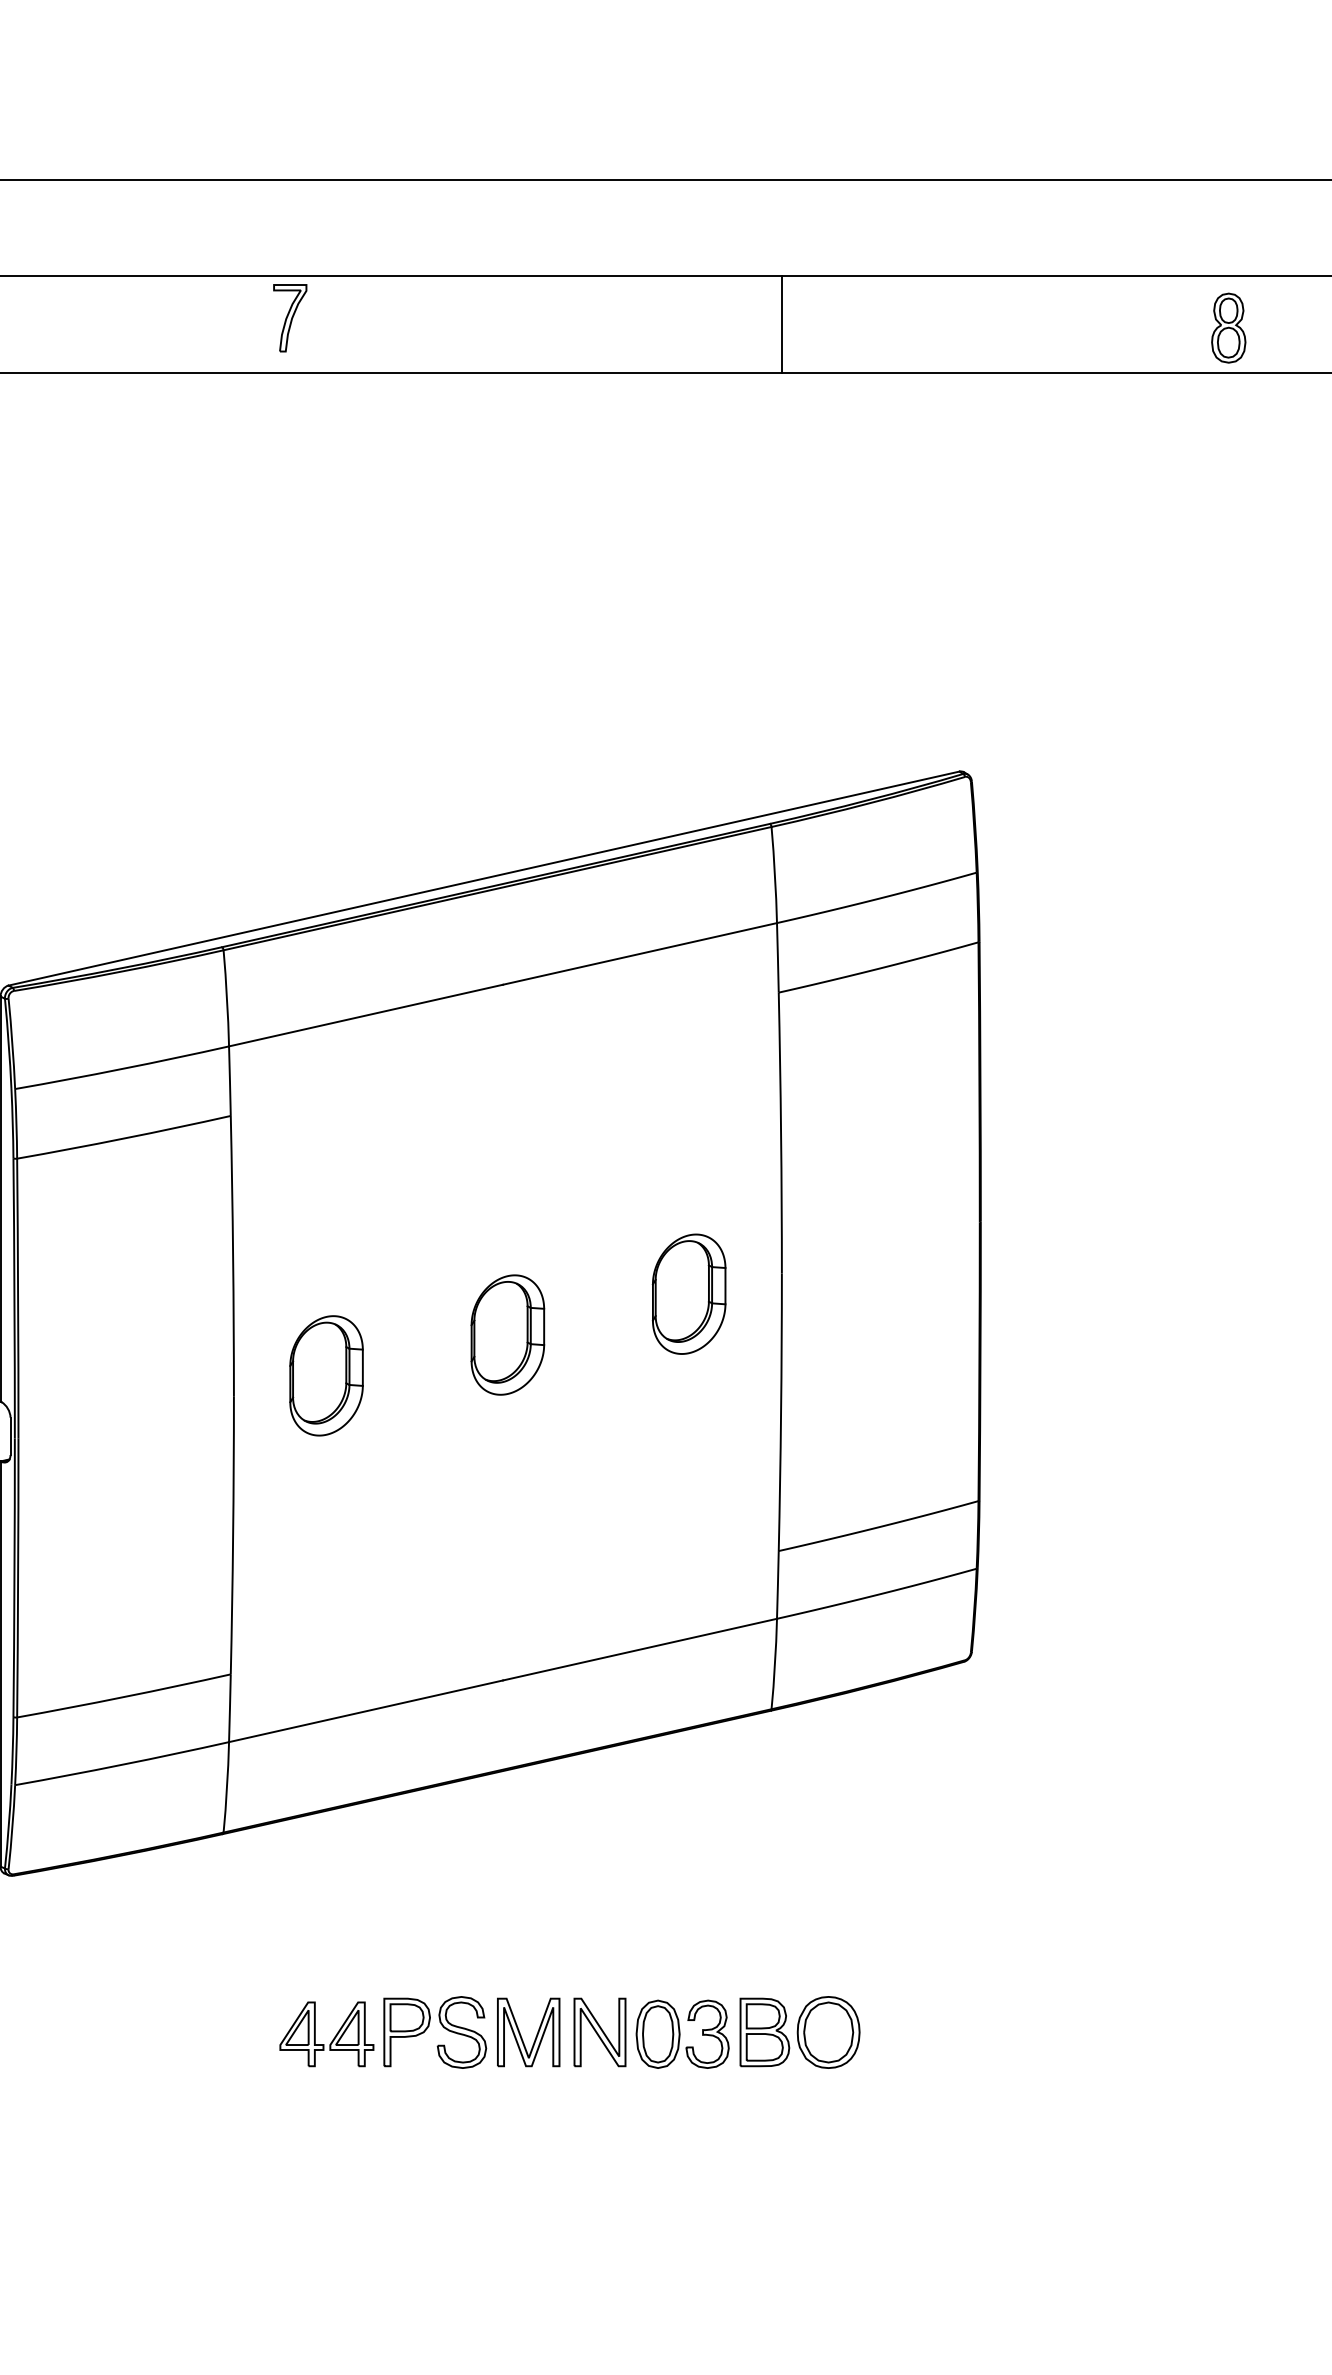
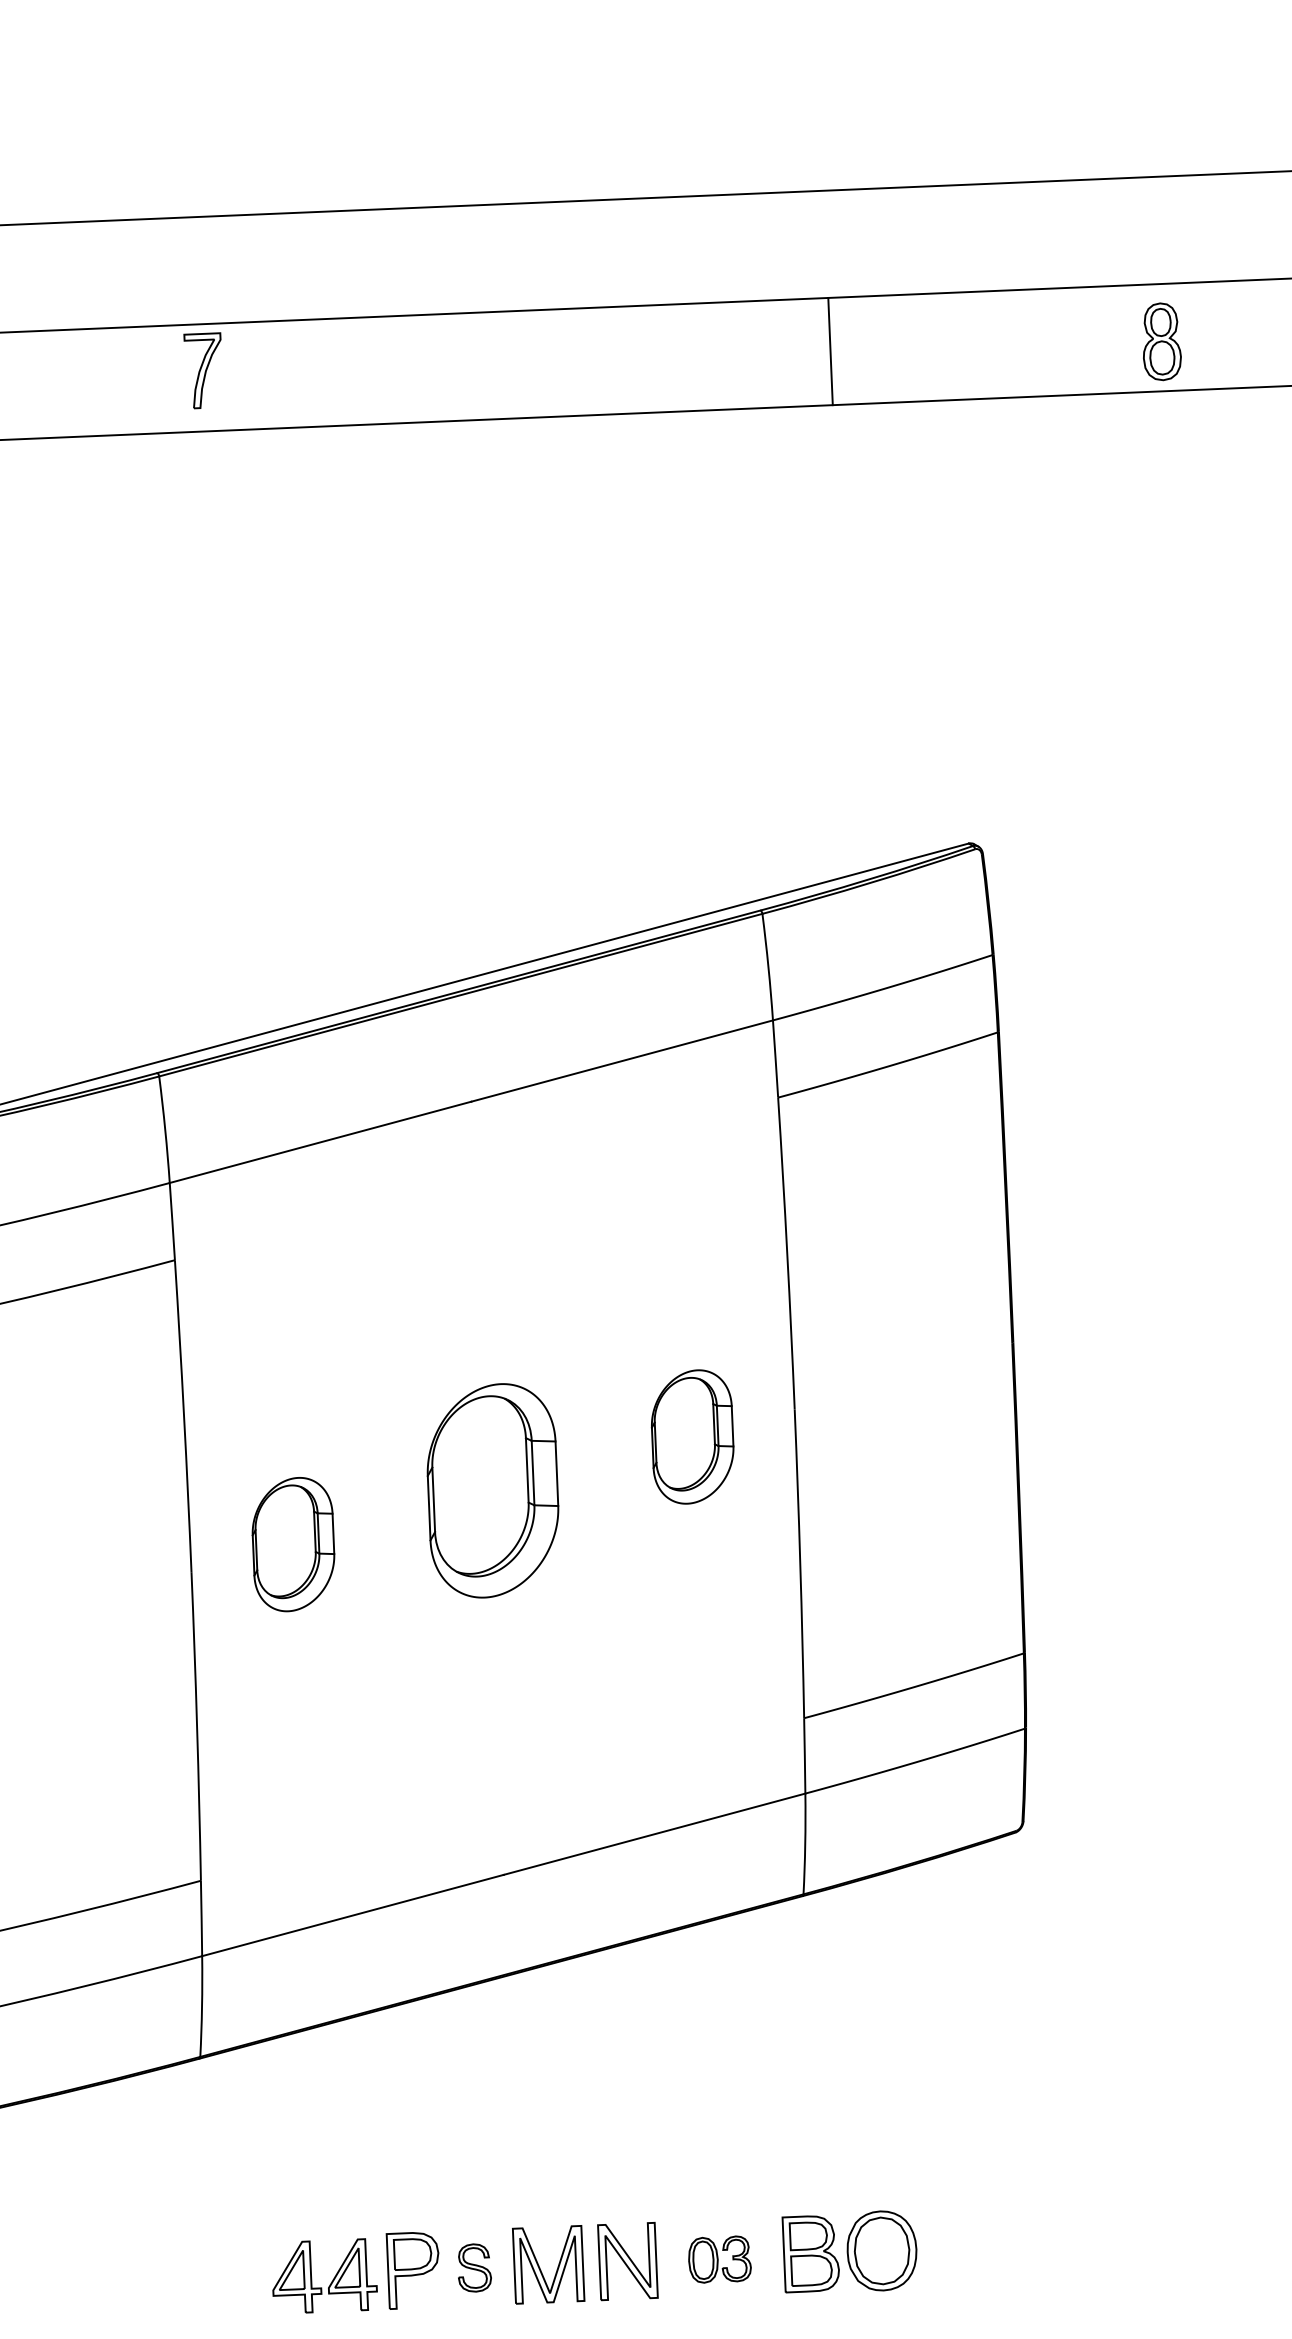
line: (781, 324) -> (830, 351), moved
part: (1228, 327) -> (1161, 341), moved
part: (507, 1334) -> (492, 1490), size x1.6
part: (461, 2032) -> (474, 2268), size x0.6
part: (682, 2033) -> (719, 2258), size x0.6

